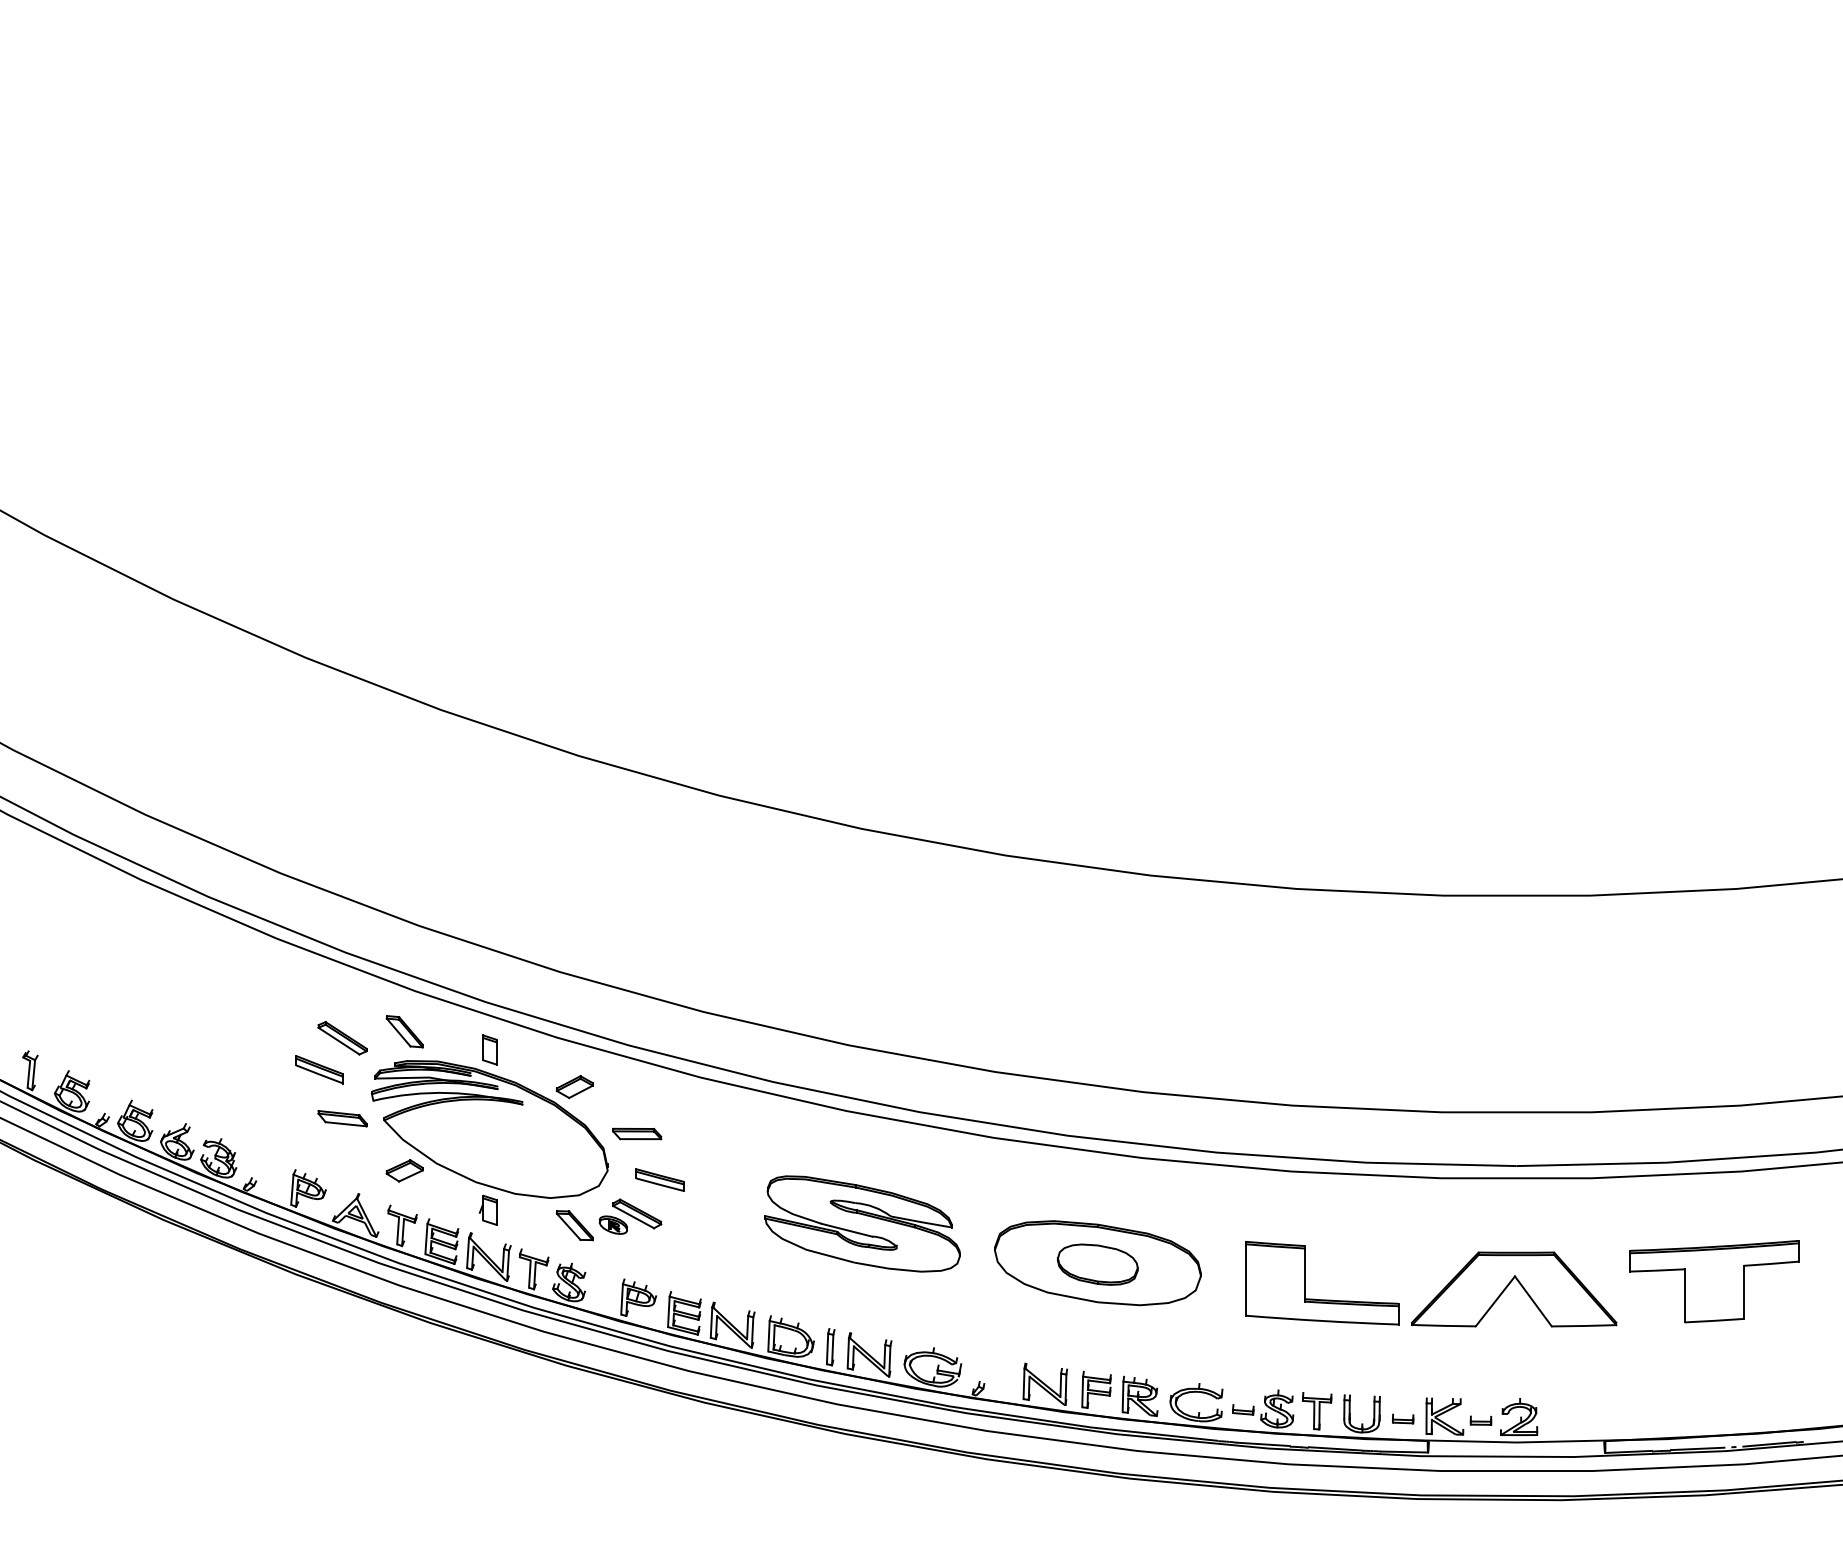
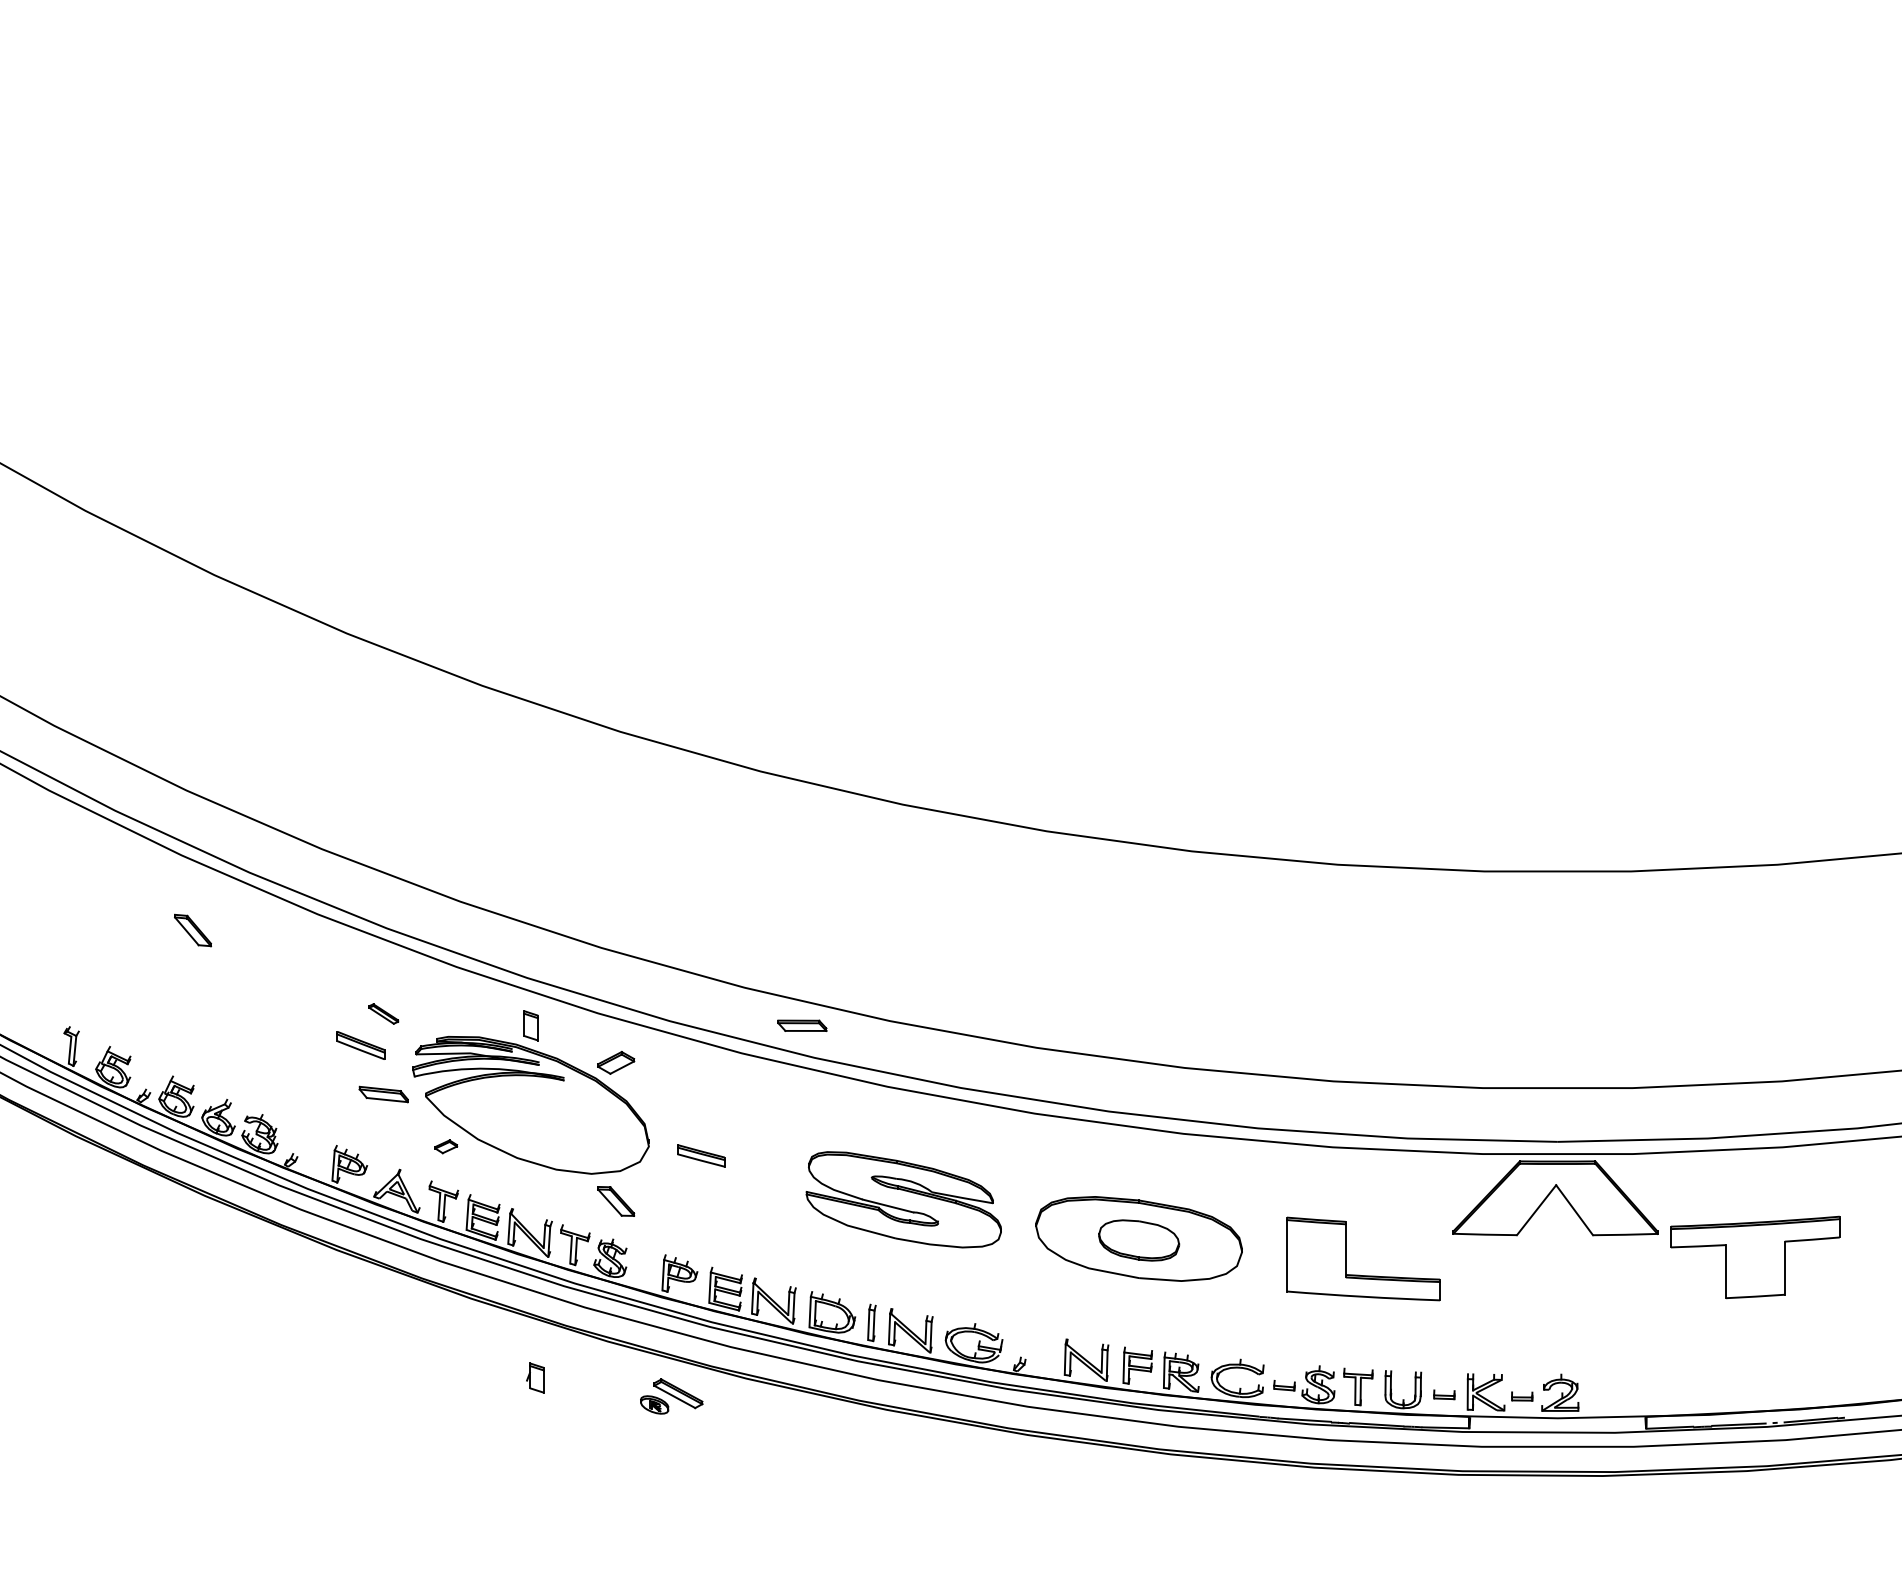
part: (404, 1031) -> (192, 930), moved
part: (342, 1037) -> (383, 1013), size x0.6
part: (637, 1133) -> (802, 1025), moved
part: (405, 1170) -> (446, 1146), size x0.6
part: (488, 1209) -> (535, 1377), moved
part: (630, 1216) -> (671, 1396), moved
part: (1509, 1285) -> (1550, 1194), moved

